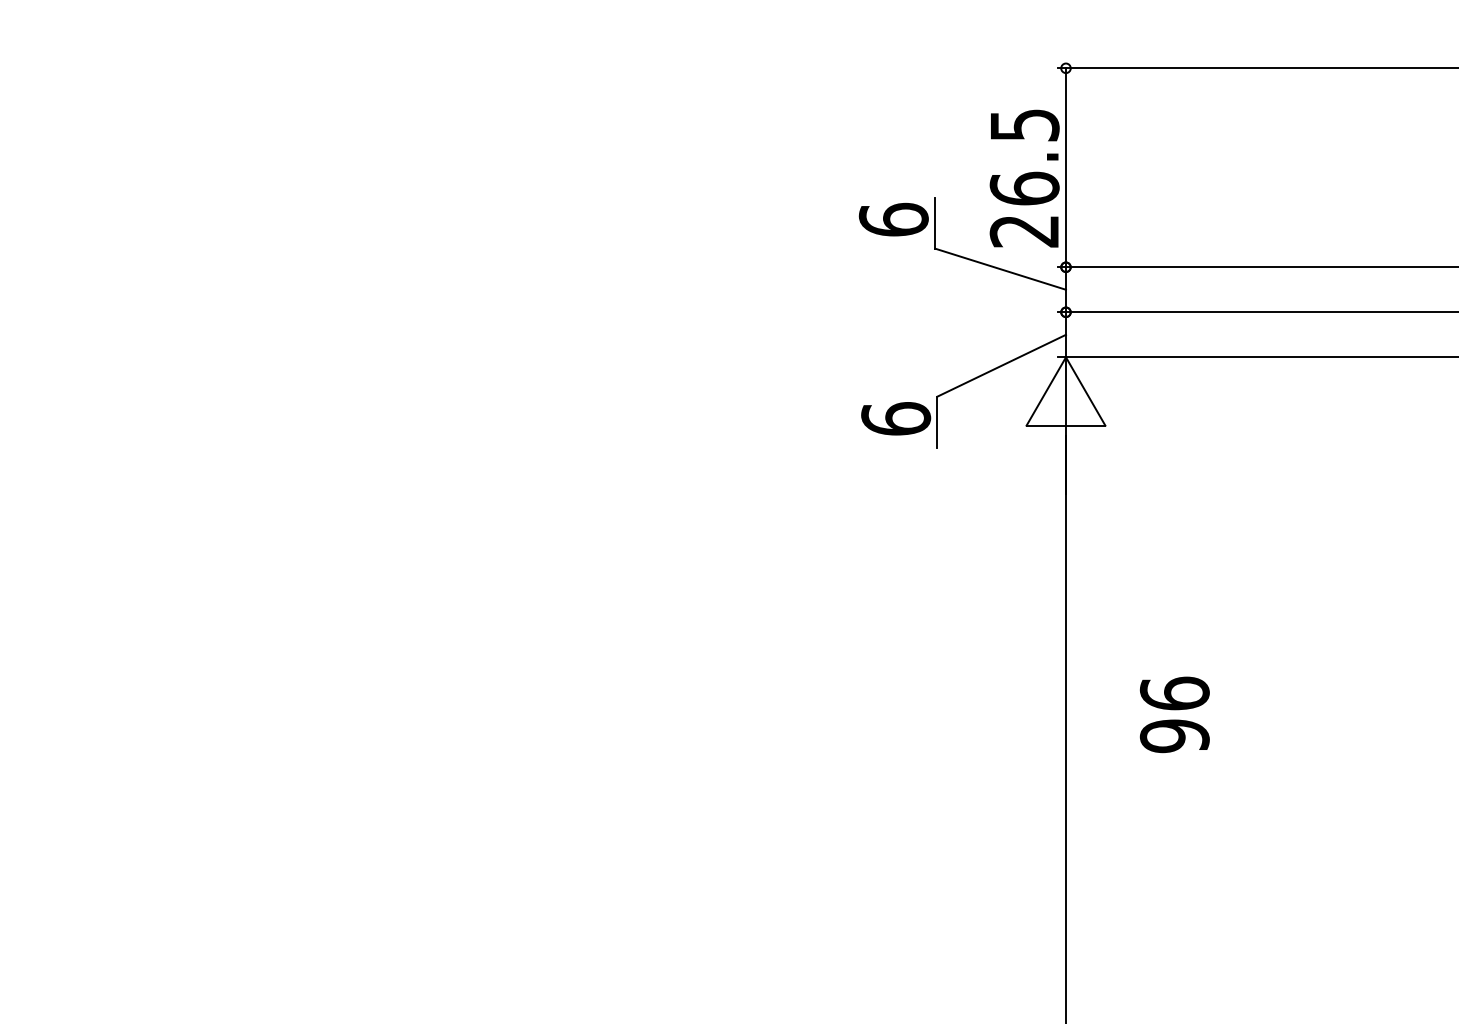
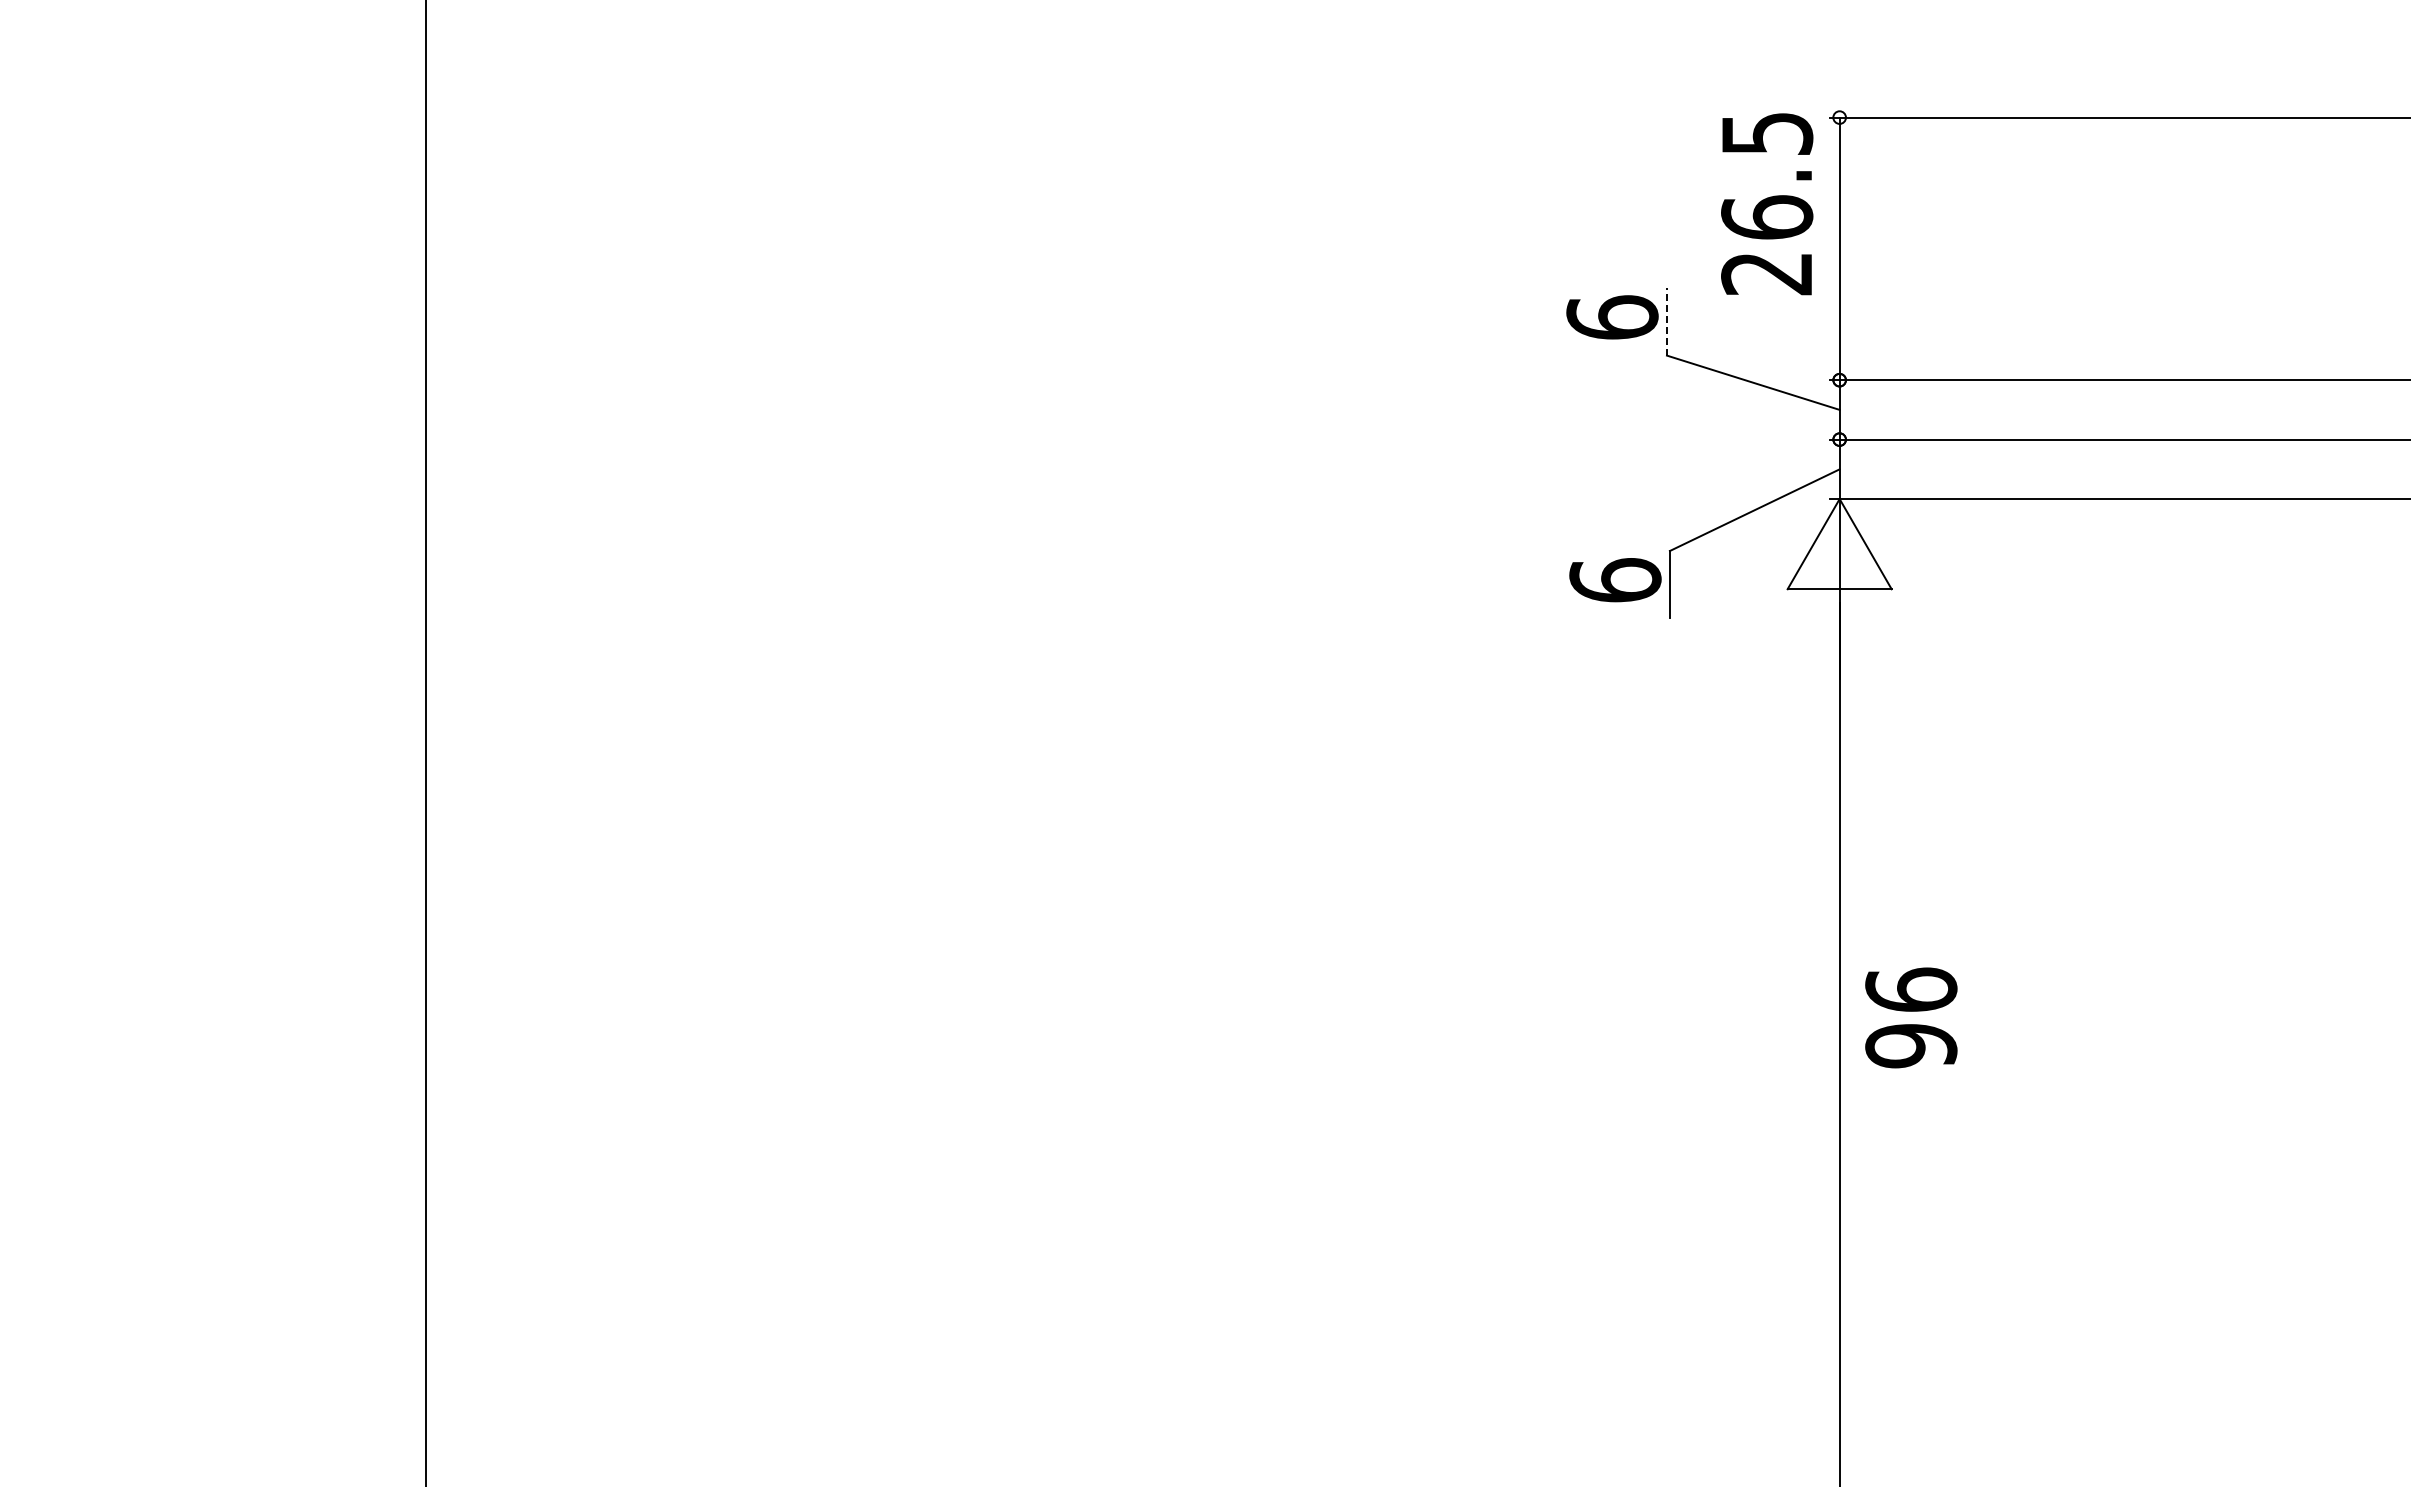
text: (1024, 178) -> (1767, 204), moved
line: (934, 222) -> (1666, 321), solid -> dashed
text: (1174, 714) -> (1911, 1017), moved

